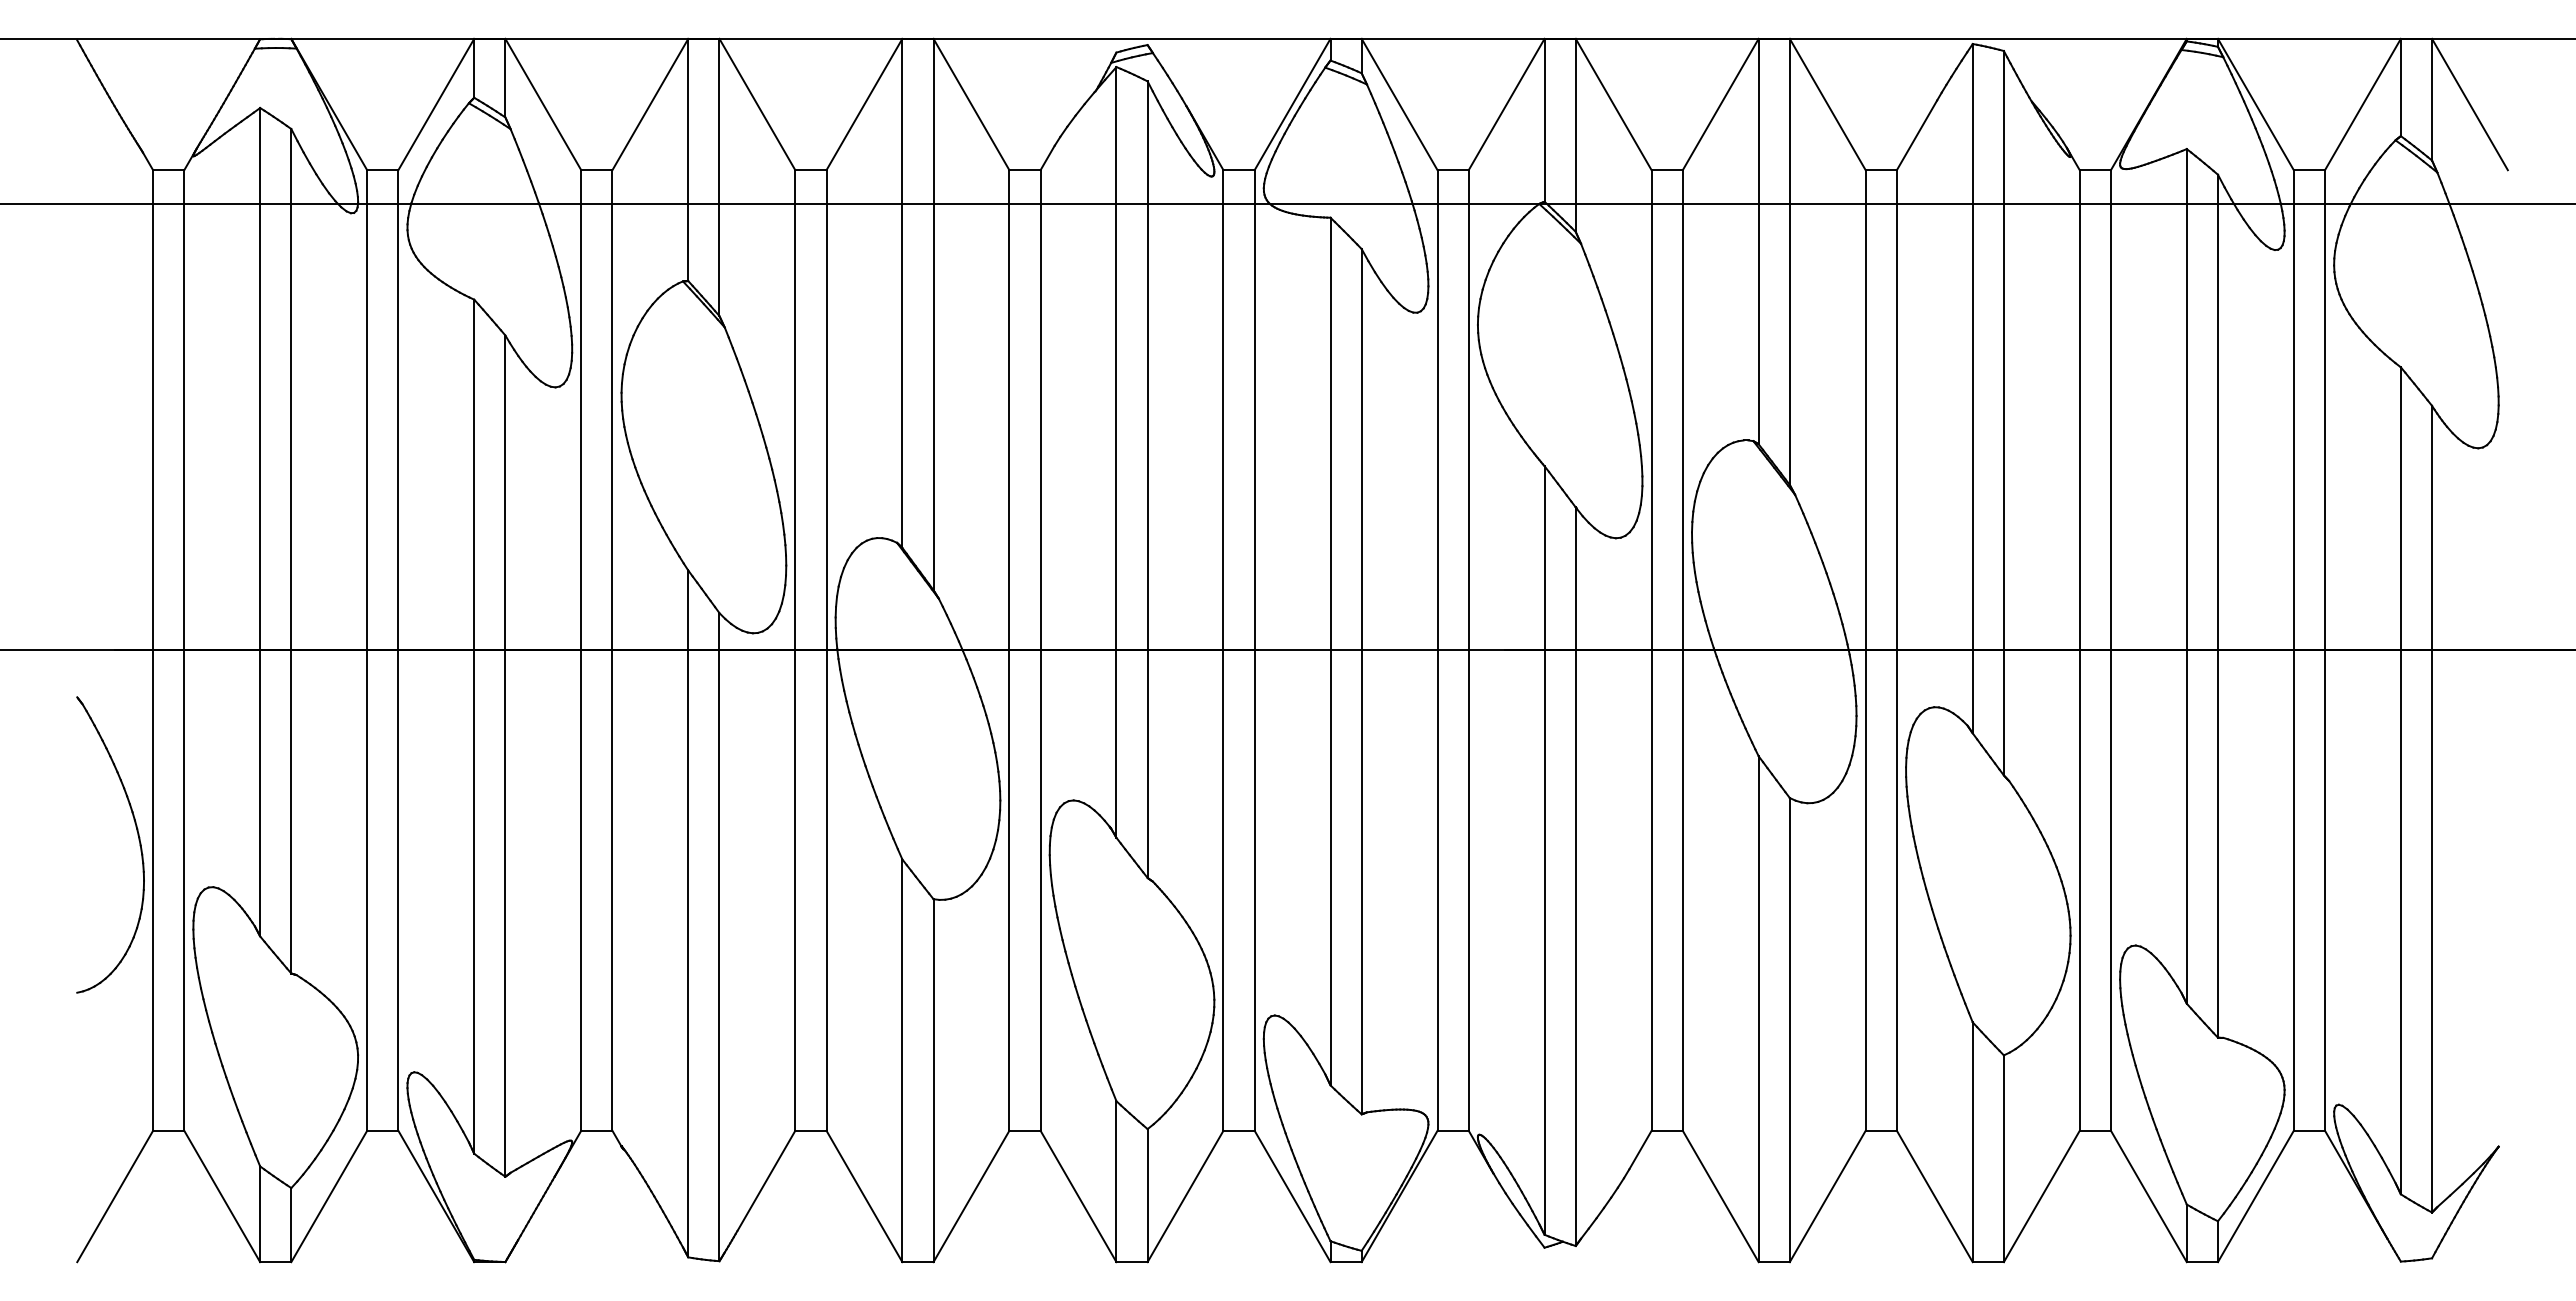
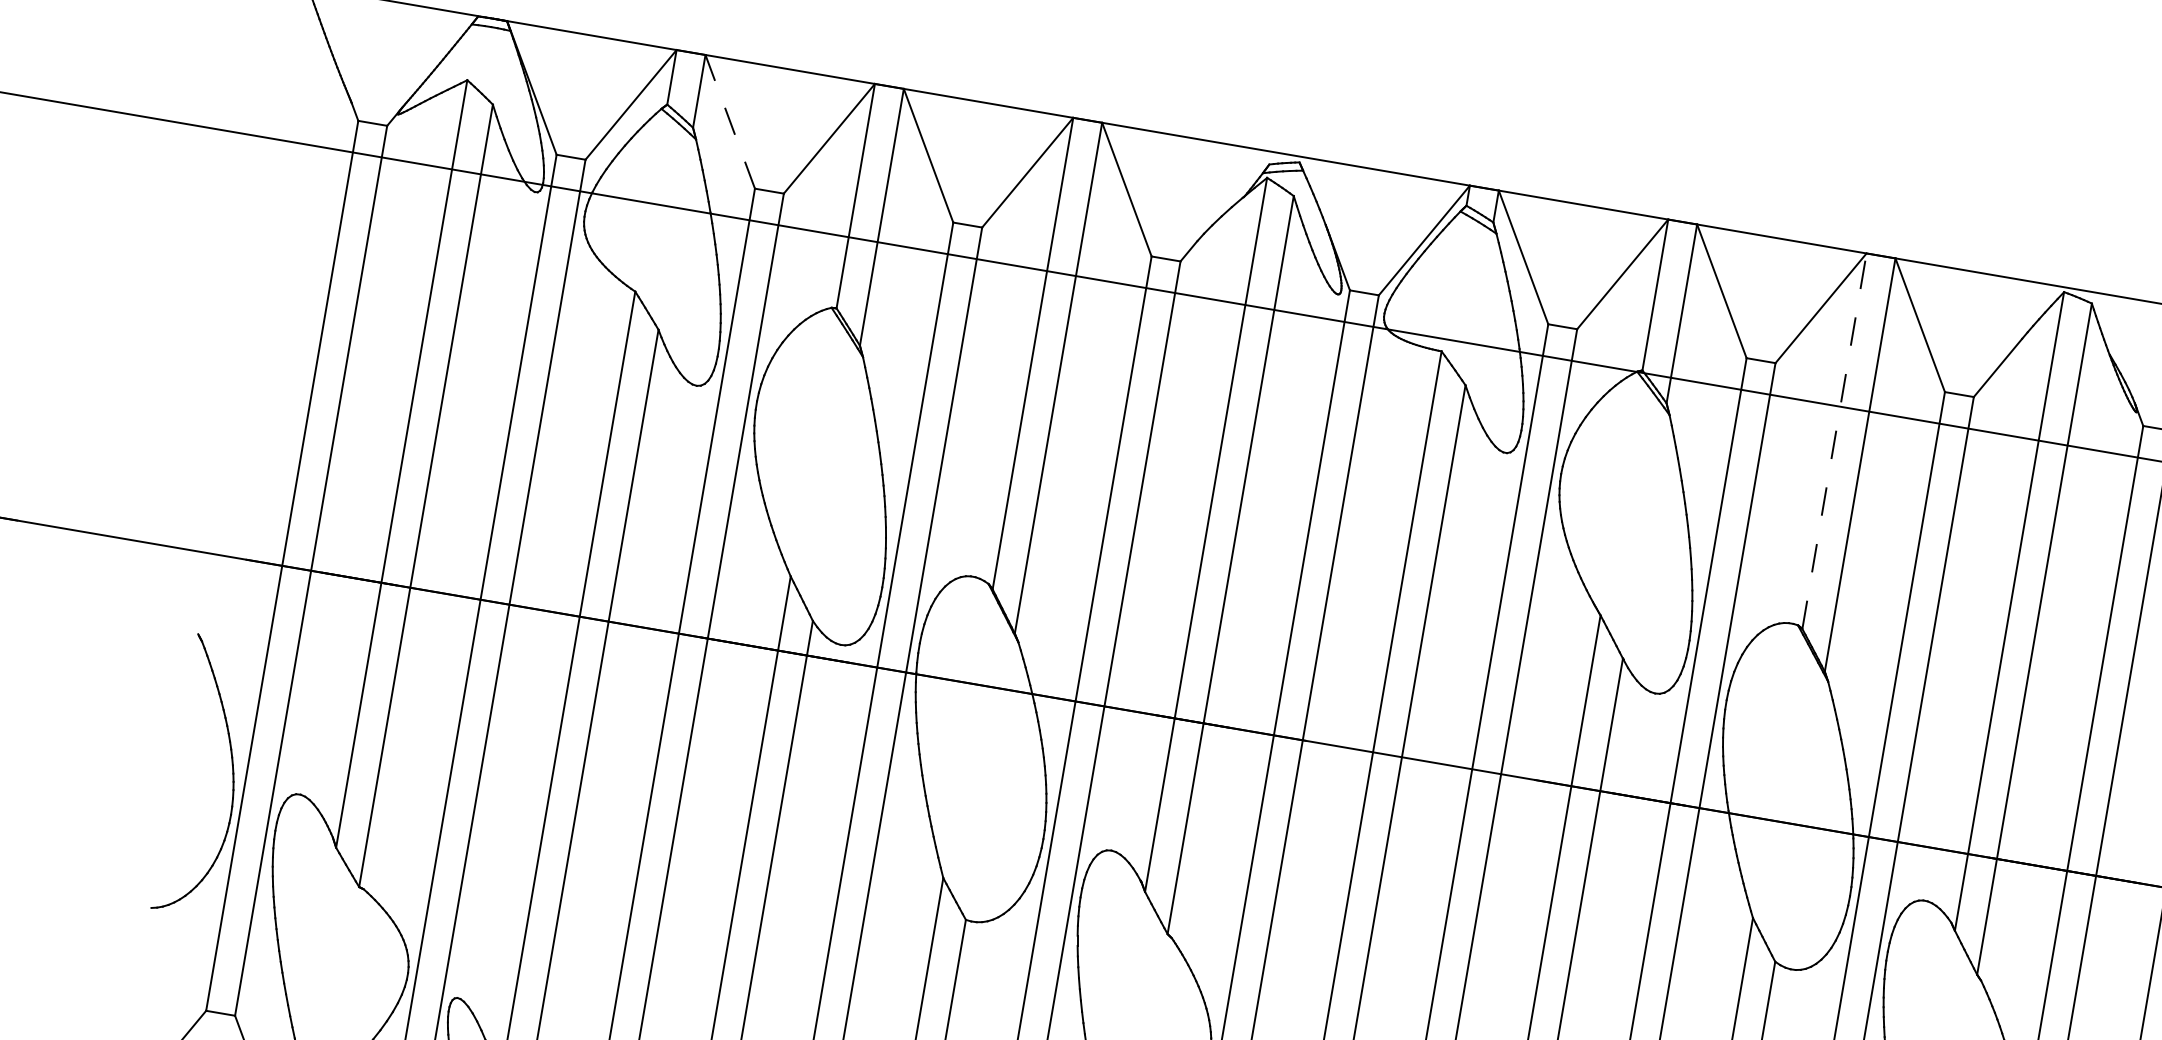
line: (543, 104) -> (730, 121), solid -> dashed
line: (1758, 241) -> (1834, 441), solid -> dashed
part: (138, 840) -> (232, 776), moved

